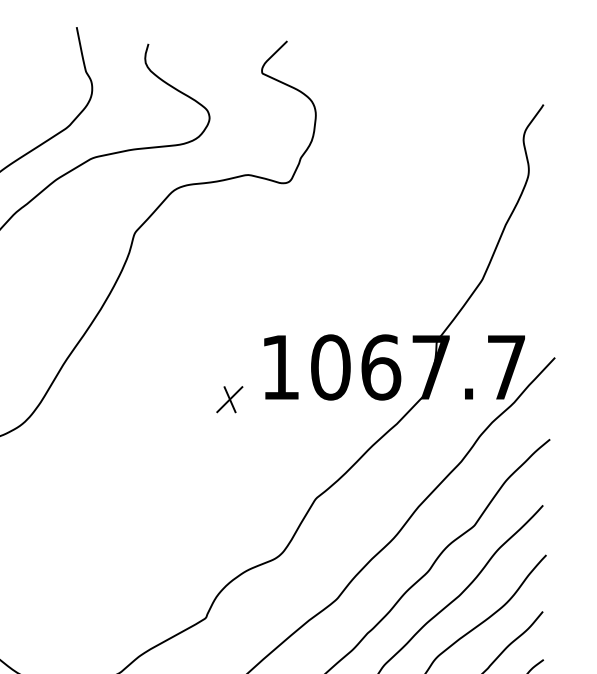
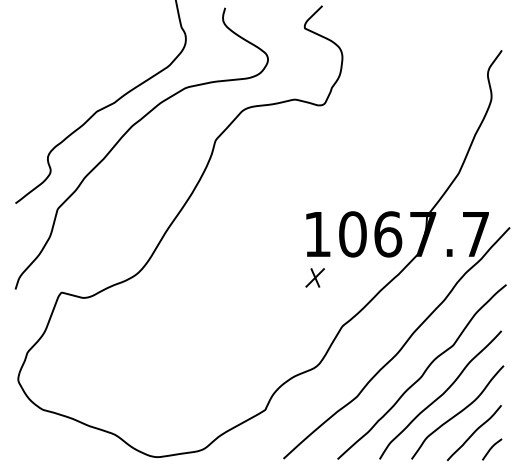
part: (228, 399) -> (314, 277), moved

